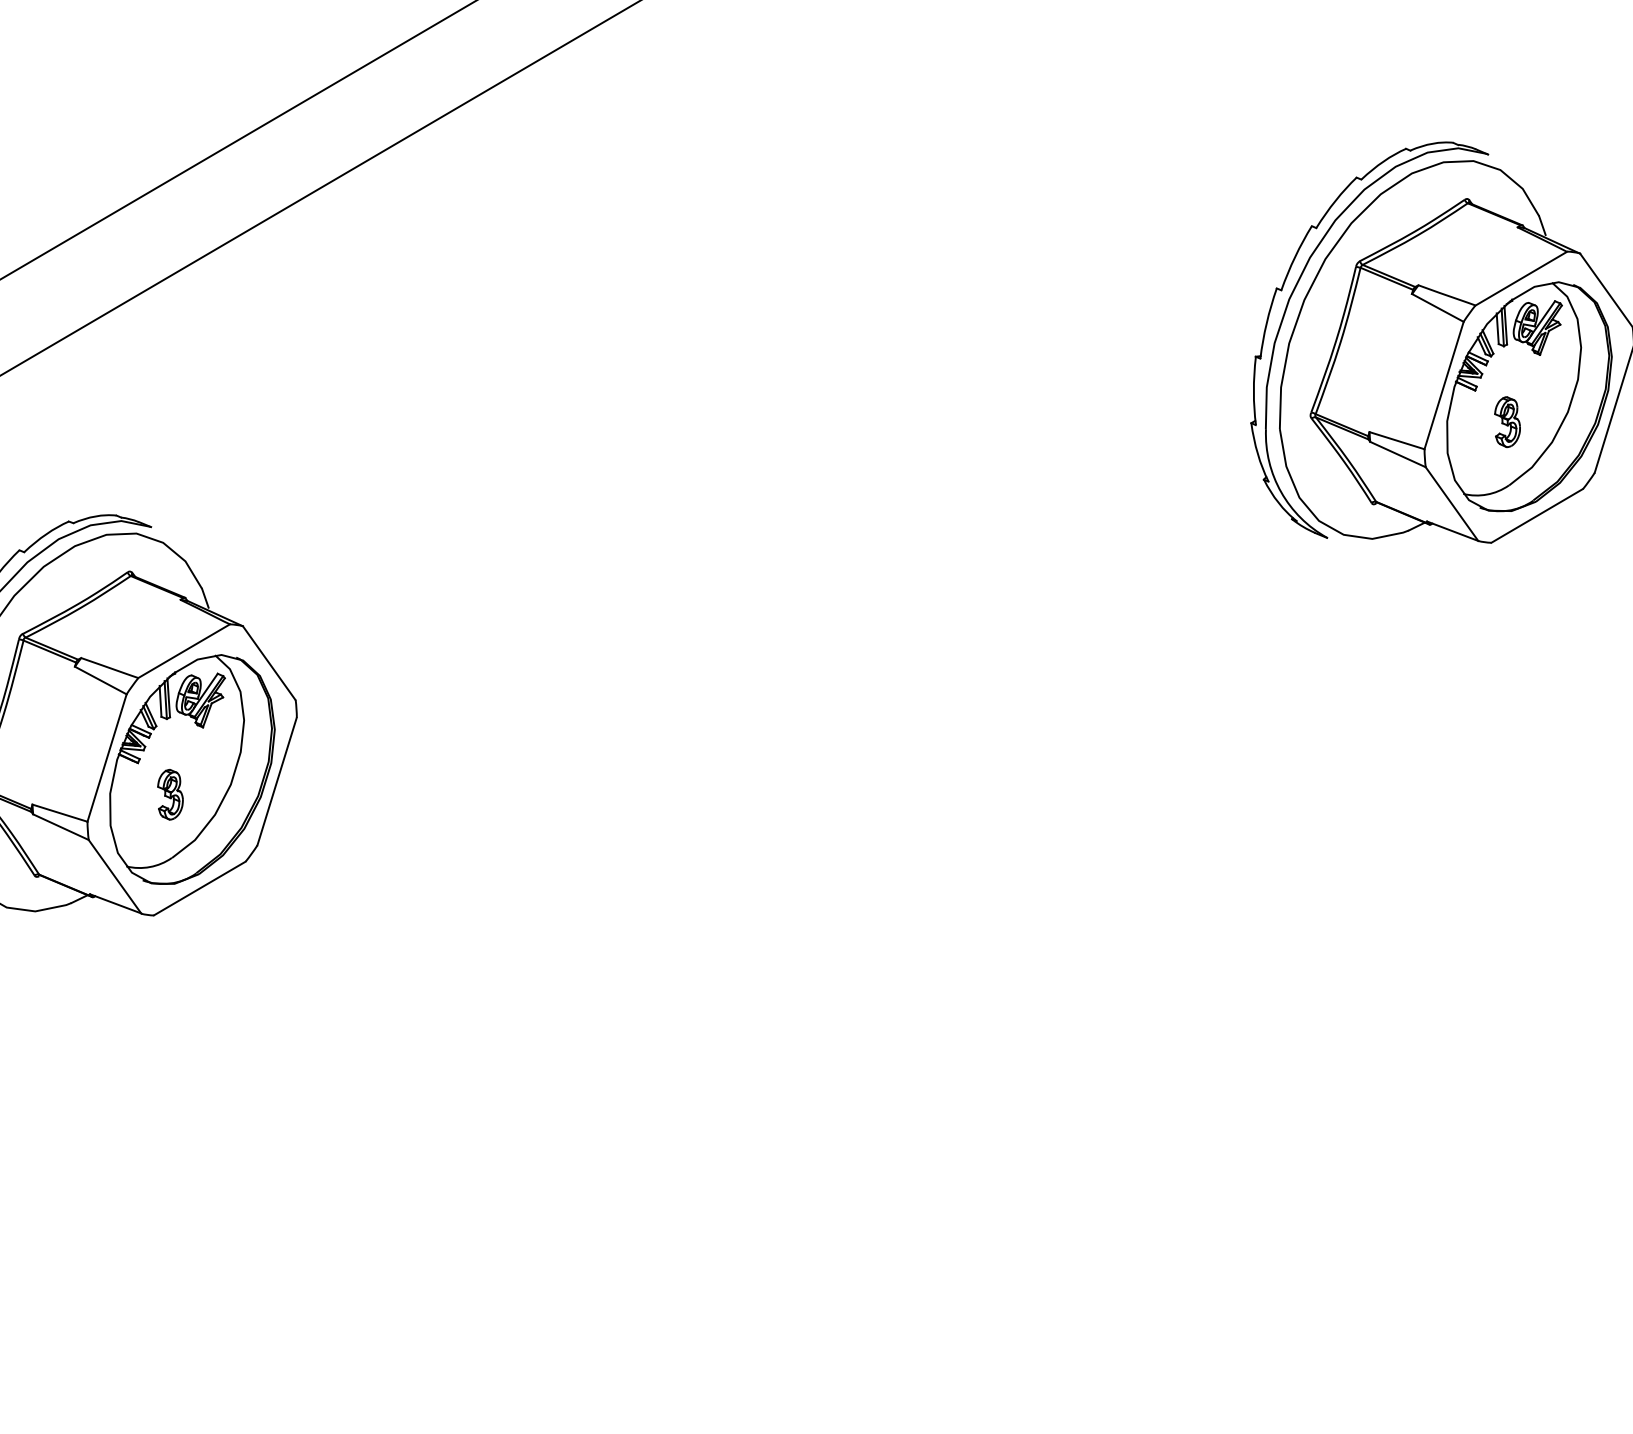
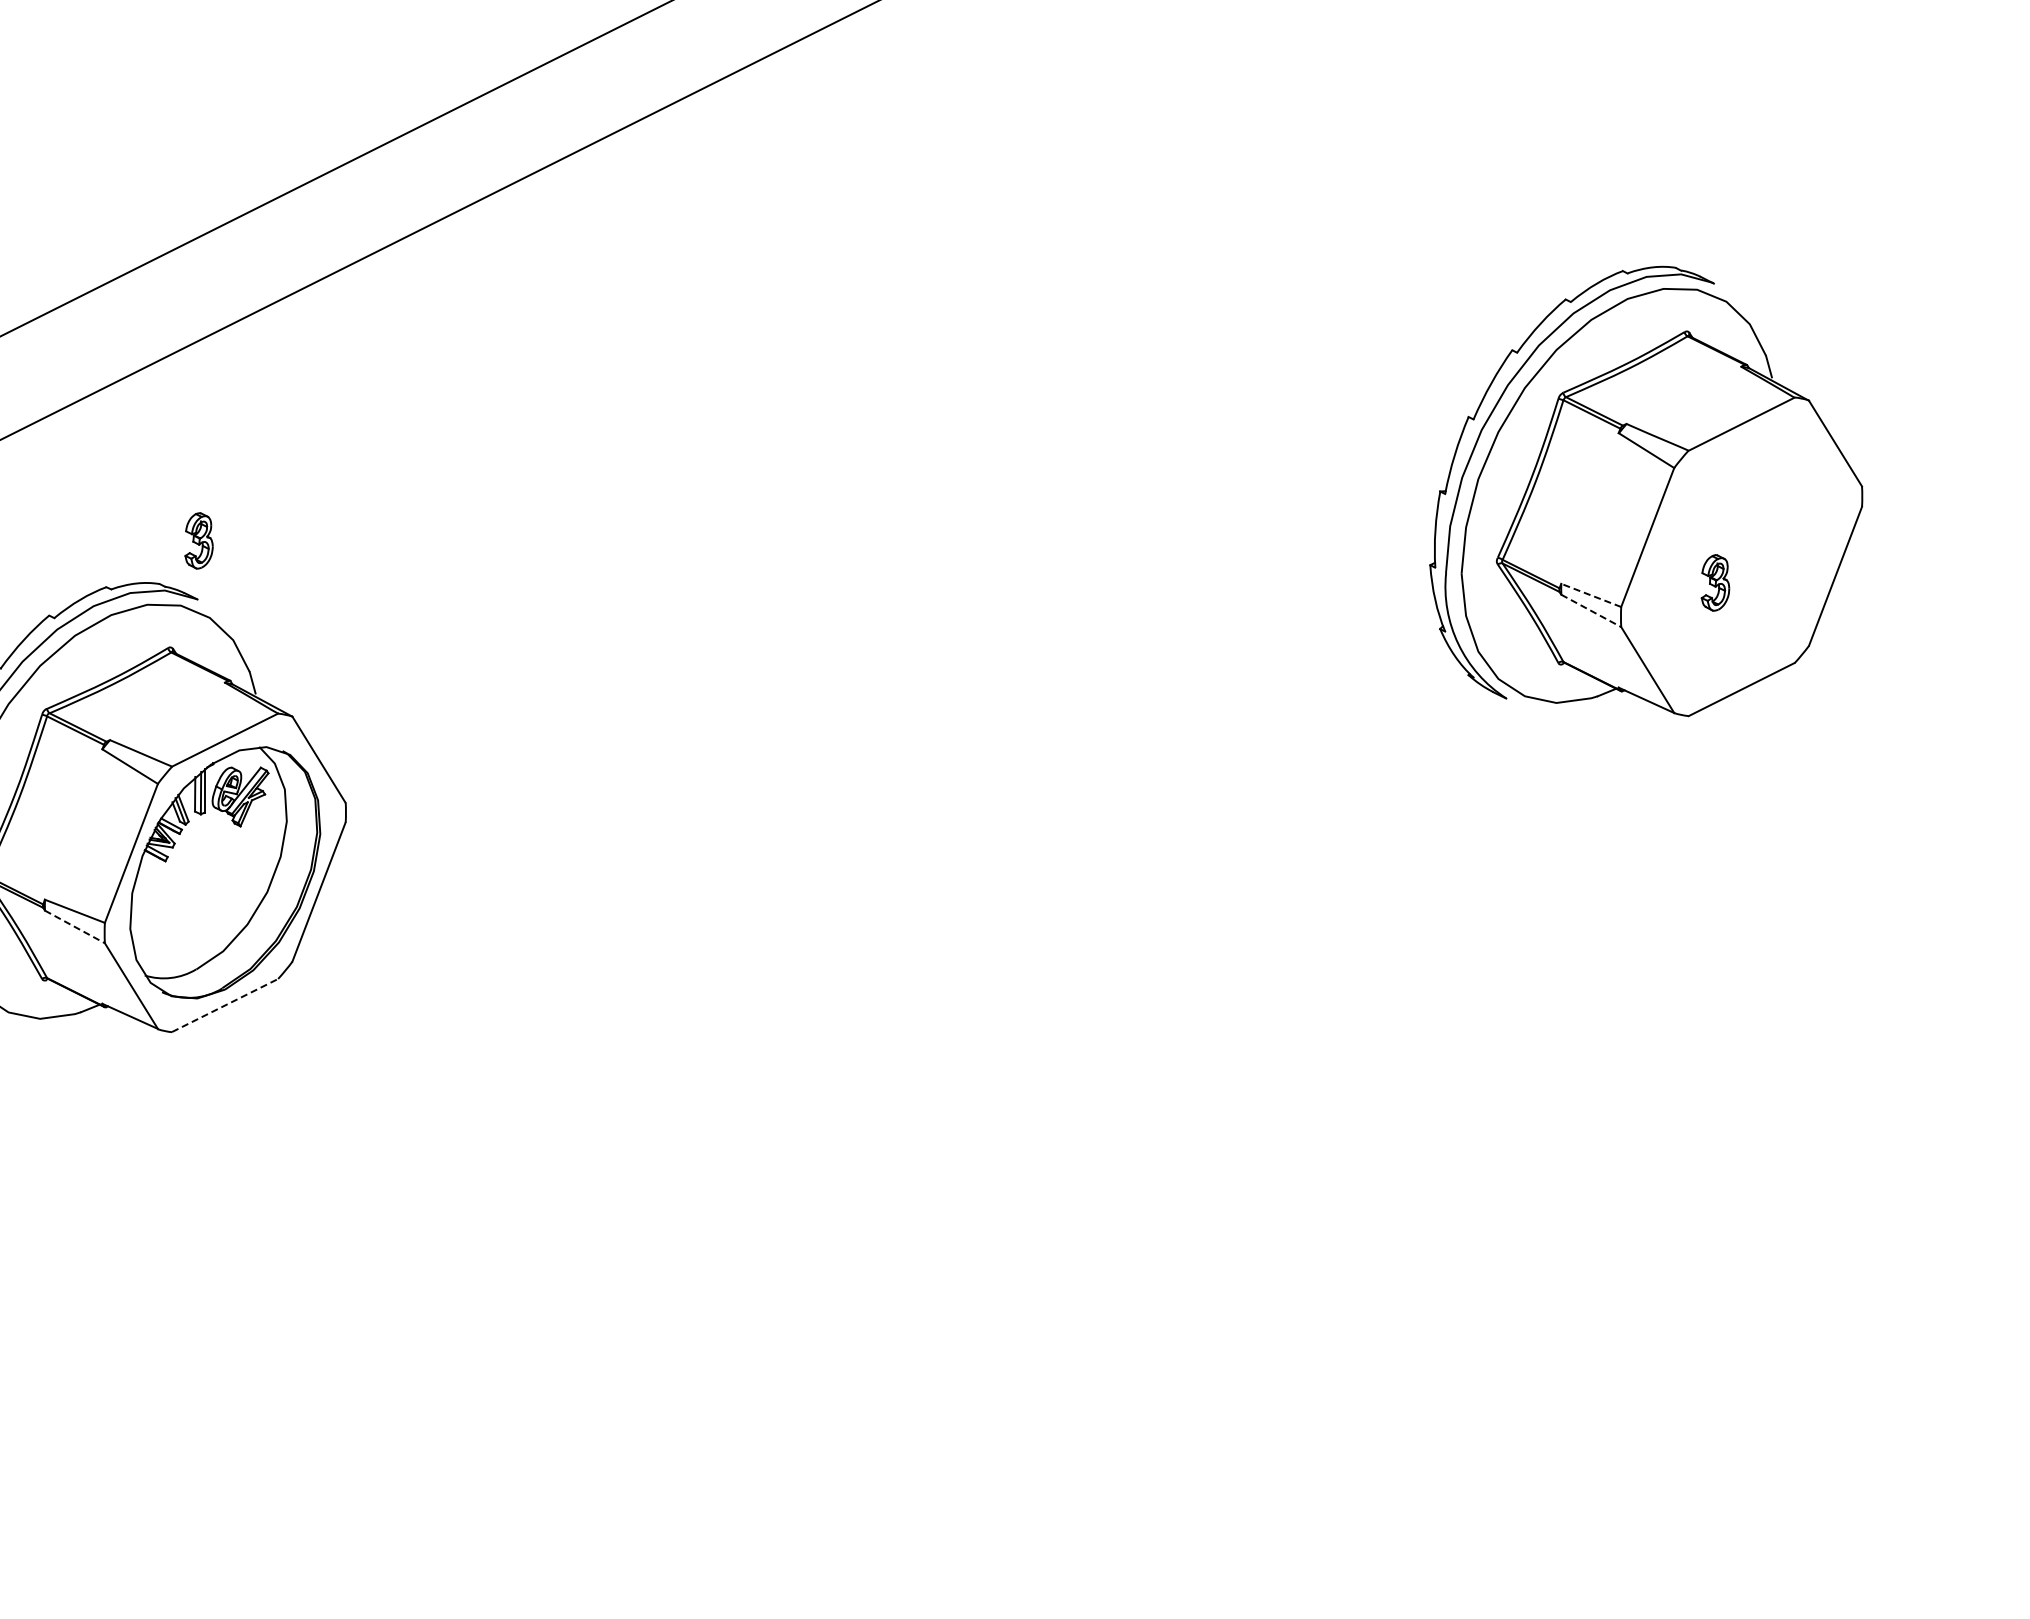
part: (1529, 396) -> (1741, 556), removed
line: (1396, 440) -> (1590, 595), solid -> dashed
line: (1398, 455) -> (1591, 611), solid -> dashed
part: (169, 794) -> (198, 540), moved
line: (61, 827) -> (75, 927), solid -> dashed
line: (200, 888) -> (225, 1005), solid -> dashed

